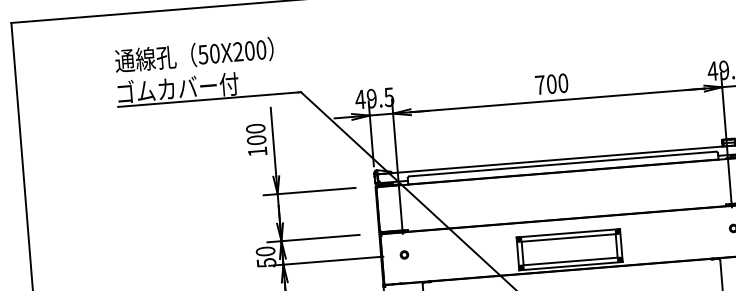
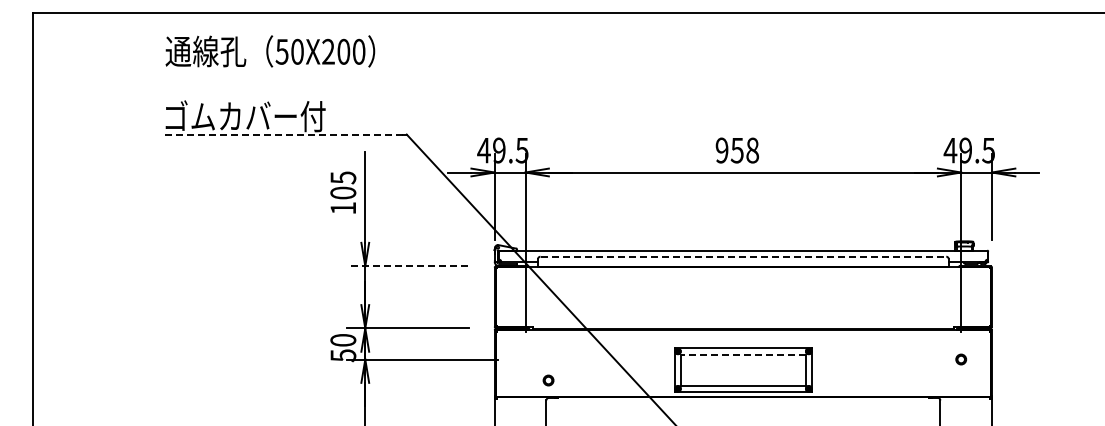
text: (194, 55) -> (270, 51), moved
text: (551, 84) -> (737, 150), 700 -> 958
line: (208, 99) -> (284, 134), solid -> dashed
text: (255, 128) -> (343, 177), 100 -> 105
line: (562, 163) -> (743, 256), solid -> dashed
line: (309, 191) -> (407, 266), solid -> dashed
line: (568, 237) -> (742, 354), solid -> dashed
part: (404, 254) -> (548, 380), moved

